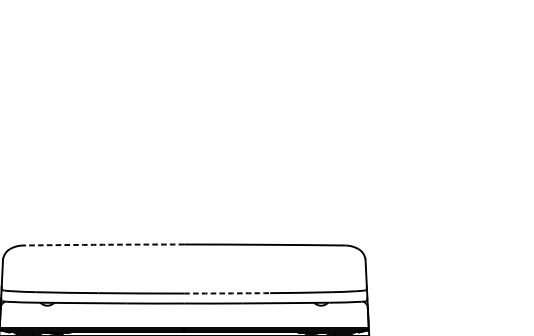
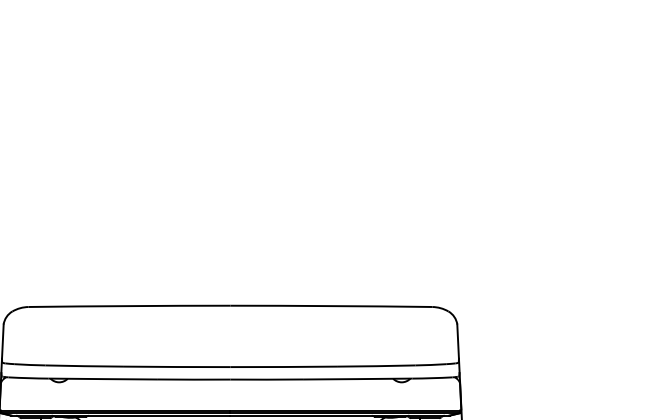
arc: (103, 245) -> (129, 306), dashed -> solid
arc: (227, 293) -> (284, 366), dashed -> solid

